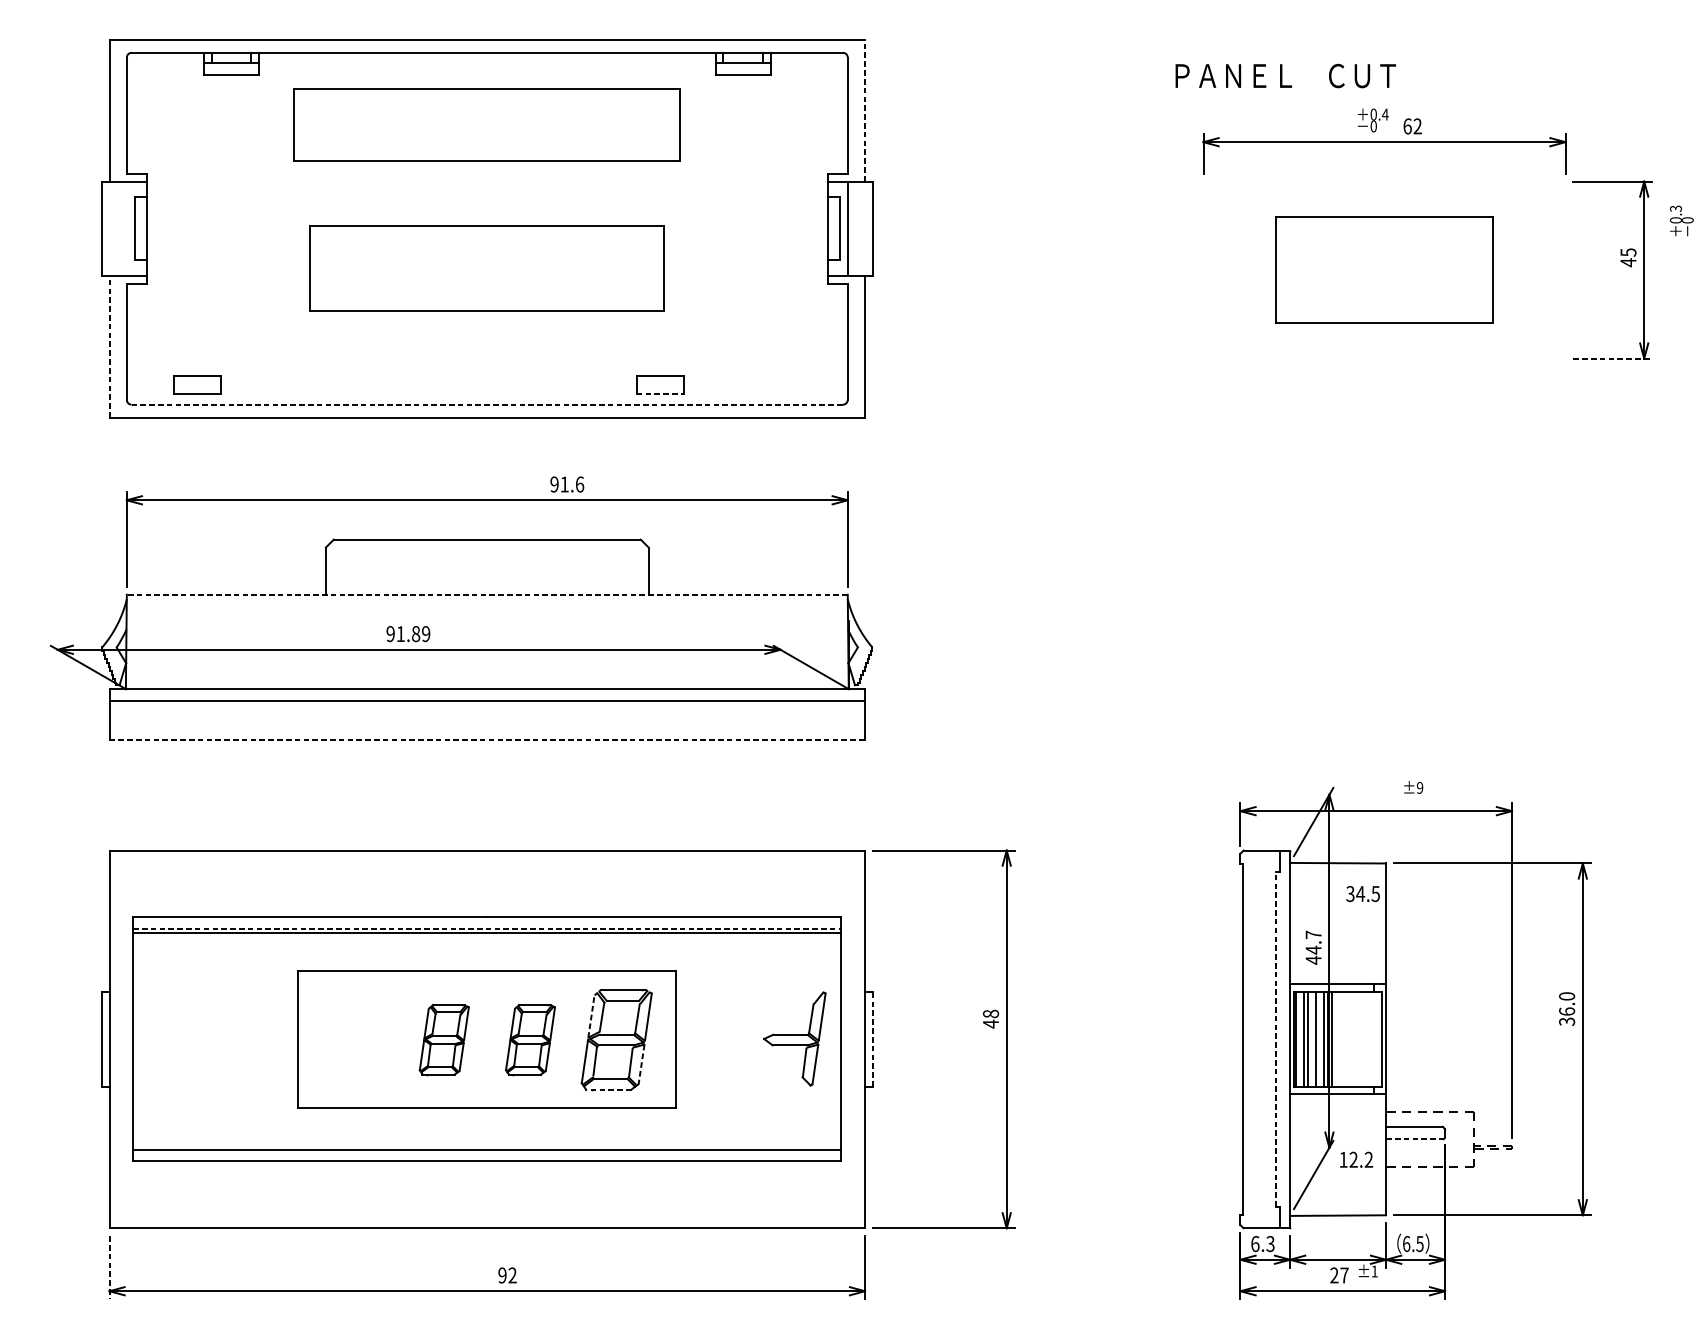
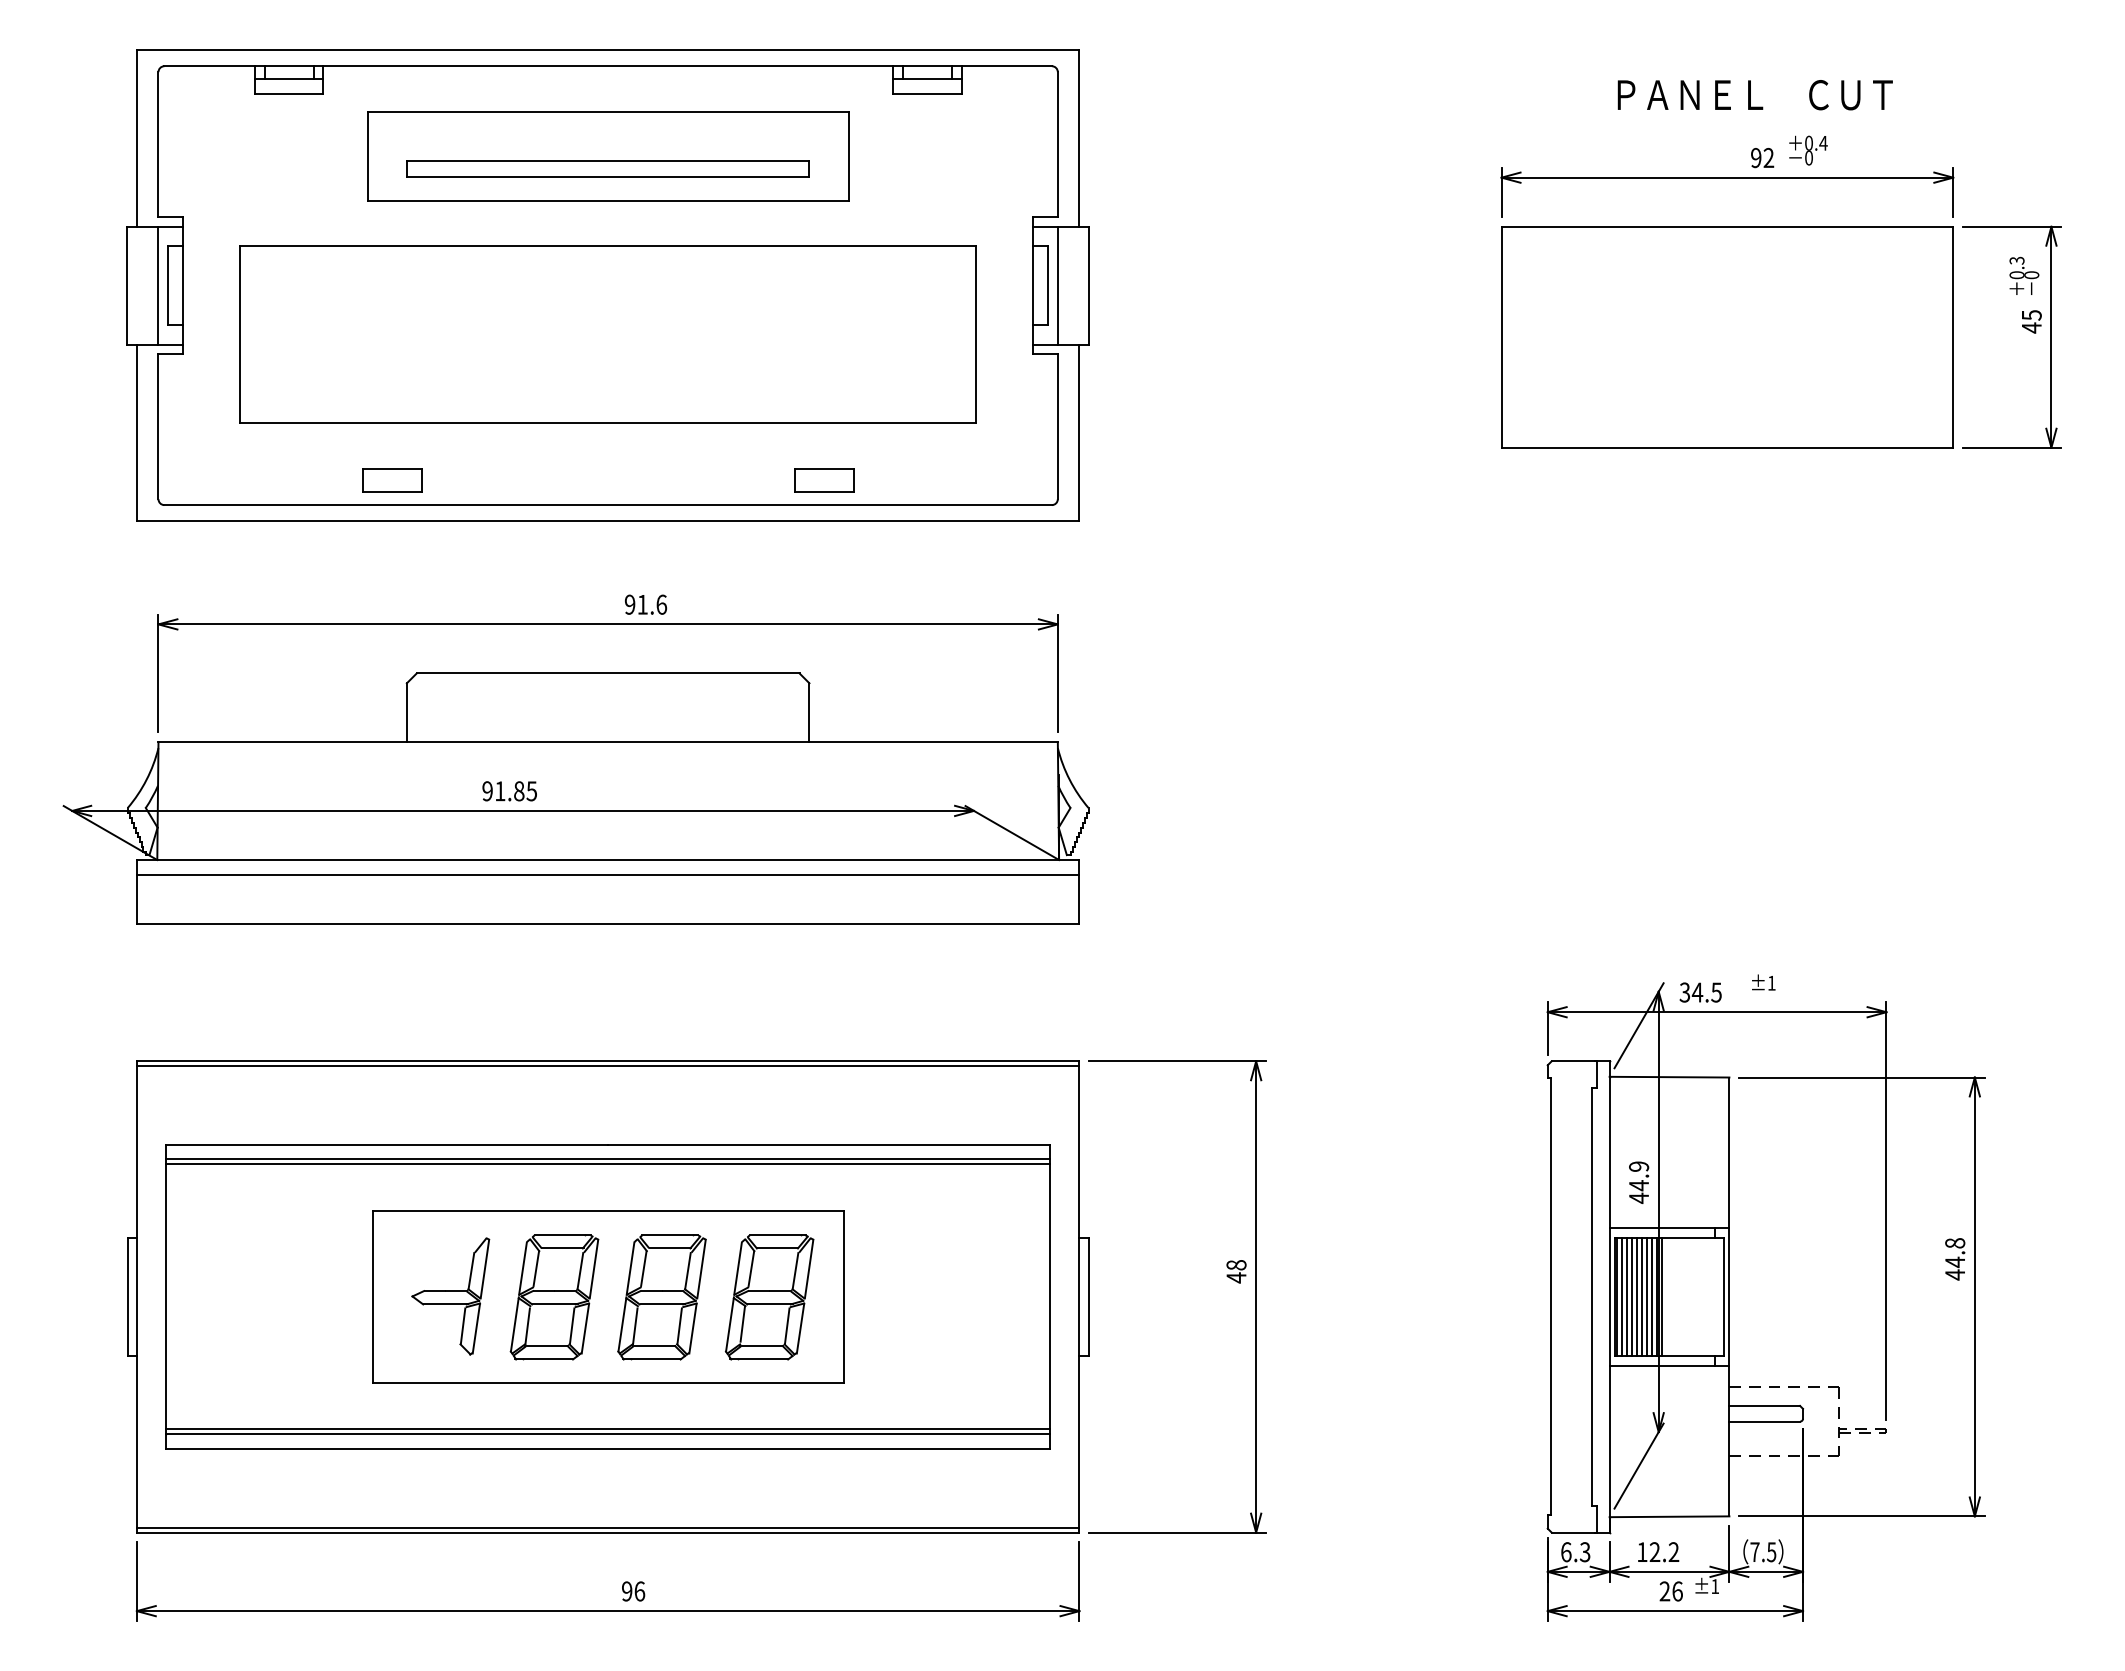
text: (1285, 76) -> (1754, 95), moved
line: (865, 109) -> (1079, 137), dashed -> solid
text: (1373, 120) -> (1808, 150), moved
text: (1407, 126) -> (1756, 157), 62 -> 92
part: (486, 134) -> (607, 168), added
text: (1681, 220) -> (2024, 275), moved
line: (126, 228) -> (158, 285), added
part: (486, 267) -> (607, 334), size x1.67
part: (1384, 270) -> (1727, 337), size x1.67
line: (109, 346) -> (136, 432), dashed -> solid
line: (1613, 358) -> (2012, 447), dashed -> solid
part: (197, 384) -> (392, 480), moved
line: (660, 393) -> (824, 491), dashed -> solid
line: (487, 404) -> (608, 505), dashed -> solid
text: (567, 484) -> (646, 604), moved
line: (487, 594) -> (608, 742), dashed -> solid
text: (425, 634) -> (531, 791), 91.89 -> 91.85
line: (487, 740) -> (608, 923), dashed -> solid
text: (1419, 787) -> (1771, 982), ±9 -> ±1
line: (486, 854) -> (607, 1066), added
text: (1362, 893) -> (1700, 992), moved
line: (487, 929) -> (608, 1159), dashed -> solid
text: (1314, 934) -> (1639, 1166), 44.7 -> 44.9
text: (1567, 1009) -> (1955, 1259), 36.0 -> 44.8
line: (591, 1016) -> (738, 1268), dashed -> solid
part: (444, 1039) -> (554, 1297), size x1.43
part: (530, 1039) -> (661, 1297), size x1.43
part: (794, 1039) -> (450, 1296), moved
line: (872, 1039) -> (1088, 1296), dashed -> solid
line: (1275, 1039) -> (1591, 1296), dashed -> solid
line: (1300, 1039) -> (1622, 1296), added
line: (1312, 1039) -> (1637, 1296), added
line: (1319, 1039) -> (1646, 1296), added
line: (641, 1065) -> (800, 1329), dashed -> solid
line: (608, 1089) -> (759, 1359), dashed -> solid
line: (1415, 1139) -> (1765, 1421), dashed -> solid
line: (486, 1145) -> (607, 1429), added
text: (1356, 1160) -> (1658, 1552), moved
line: (486, 1224) -> (607, 1527), added
text: (1406, 1244) -> (1754, 1552), 6.5 -> 7.5
line: (109, 1268) -> (136, 1582), dashed -> solid
text: (512, 1275) -> (639, 1591), 92 -> 96
text: (1344, 1275) -> (1677, 1591), 27 -> 26

